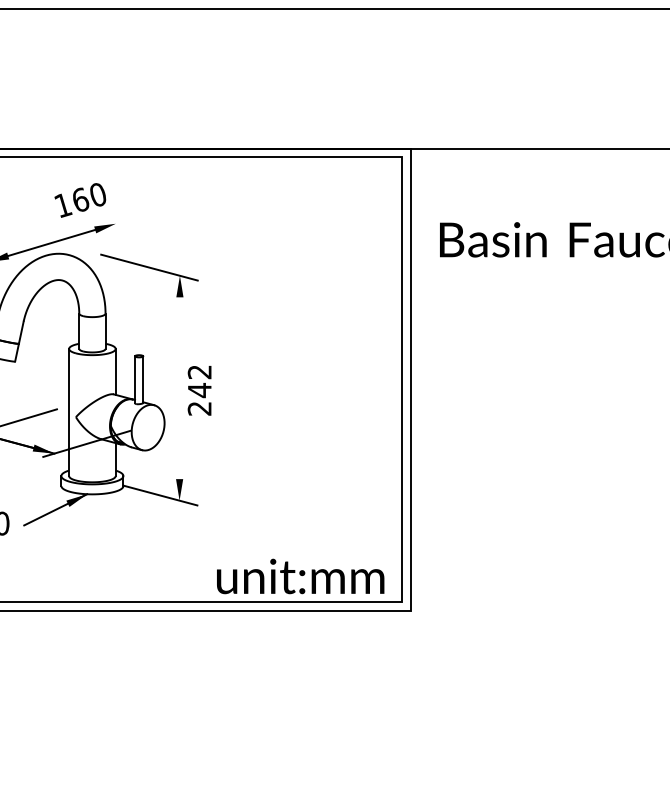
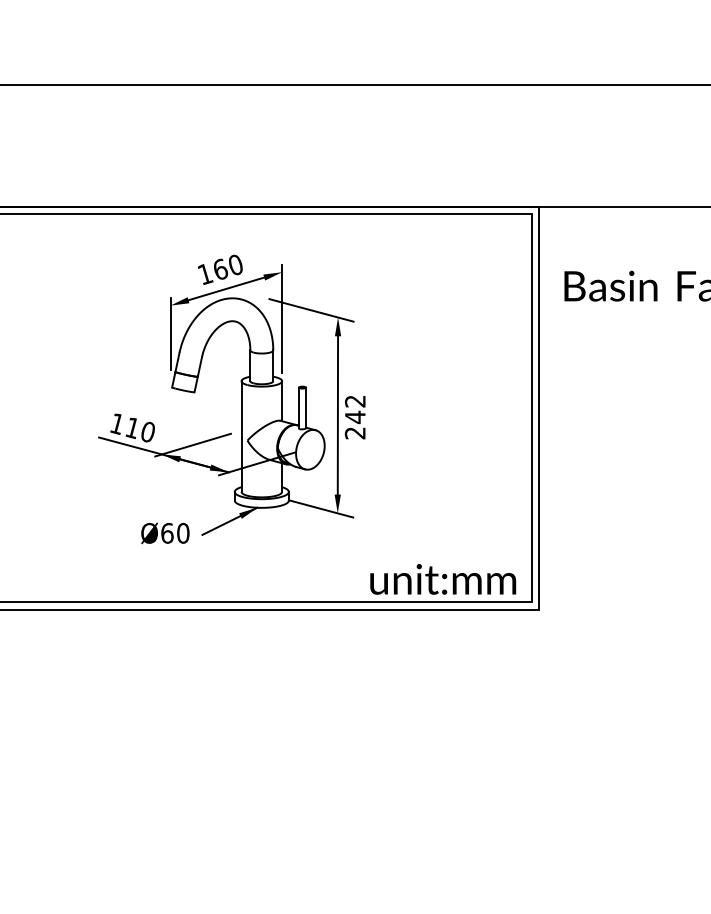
text: (80, 200) -> (220, 269), moved
line: (116, 276) -> (282, 318), added
line: (179, 390) -> (337, 417), added

